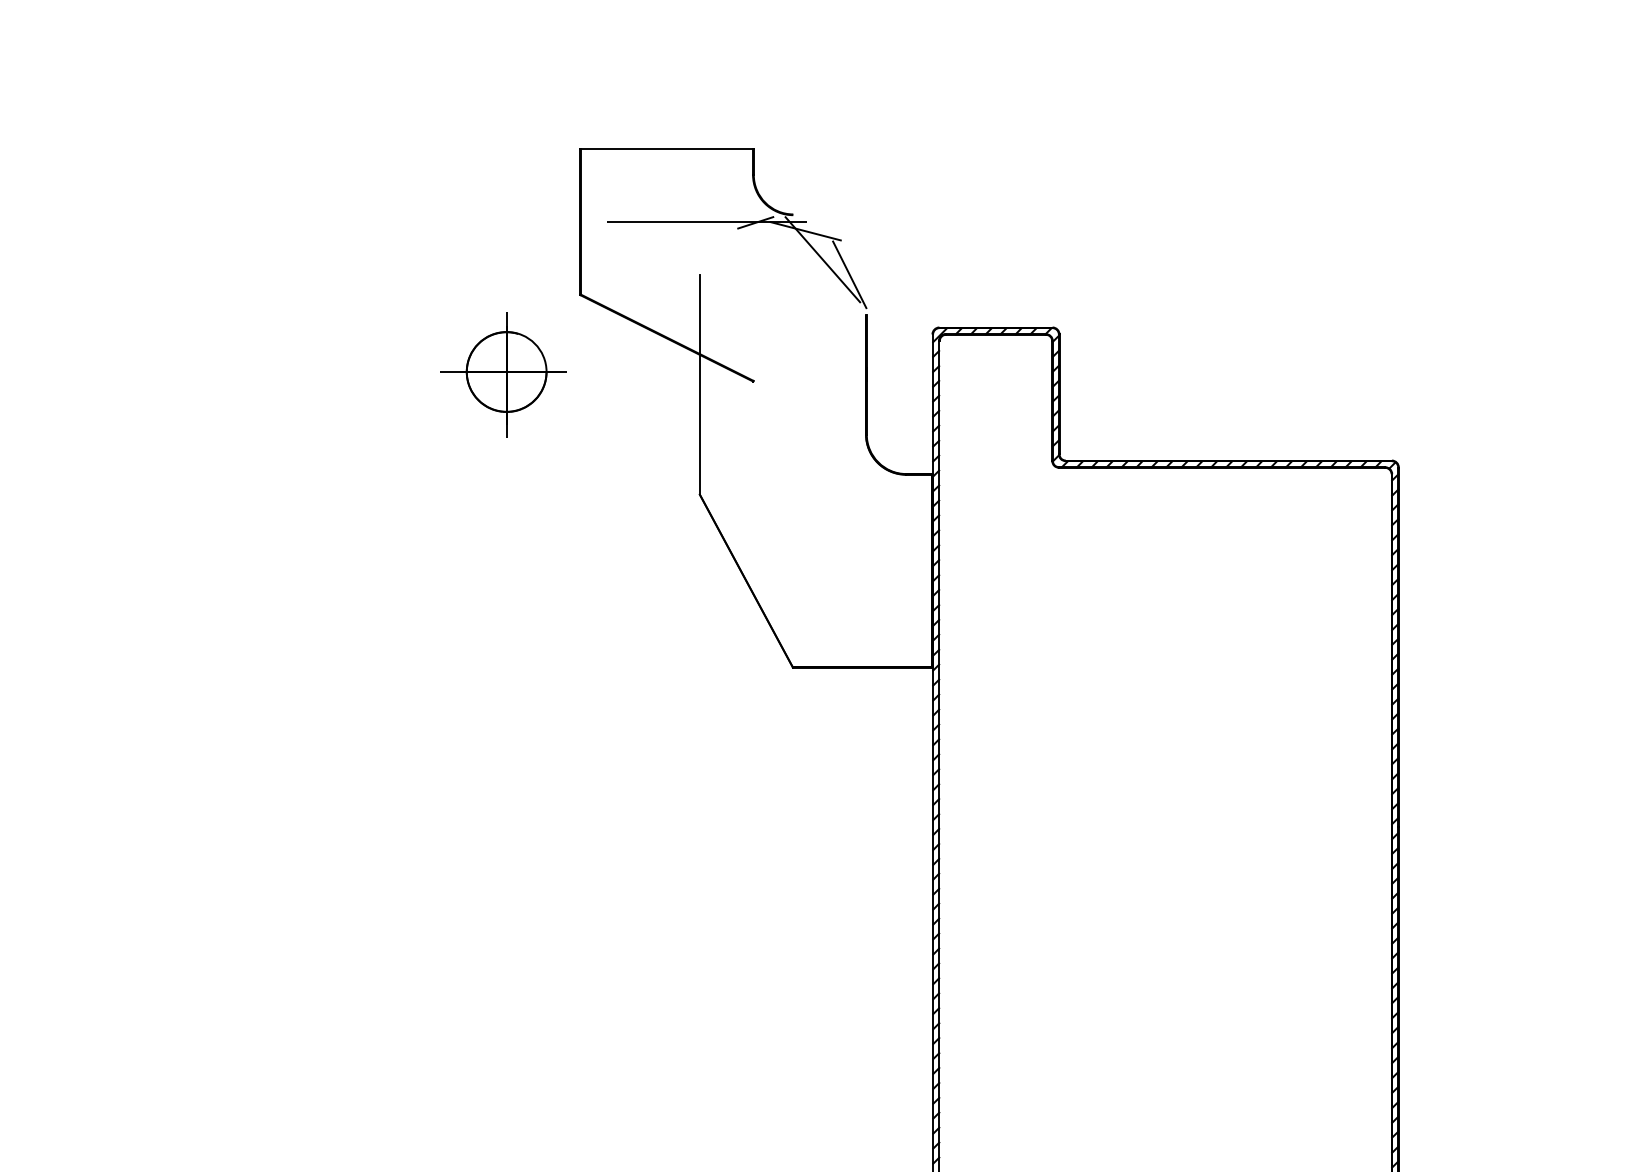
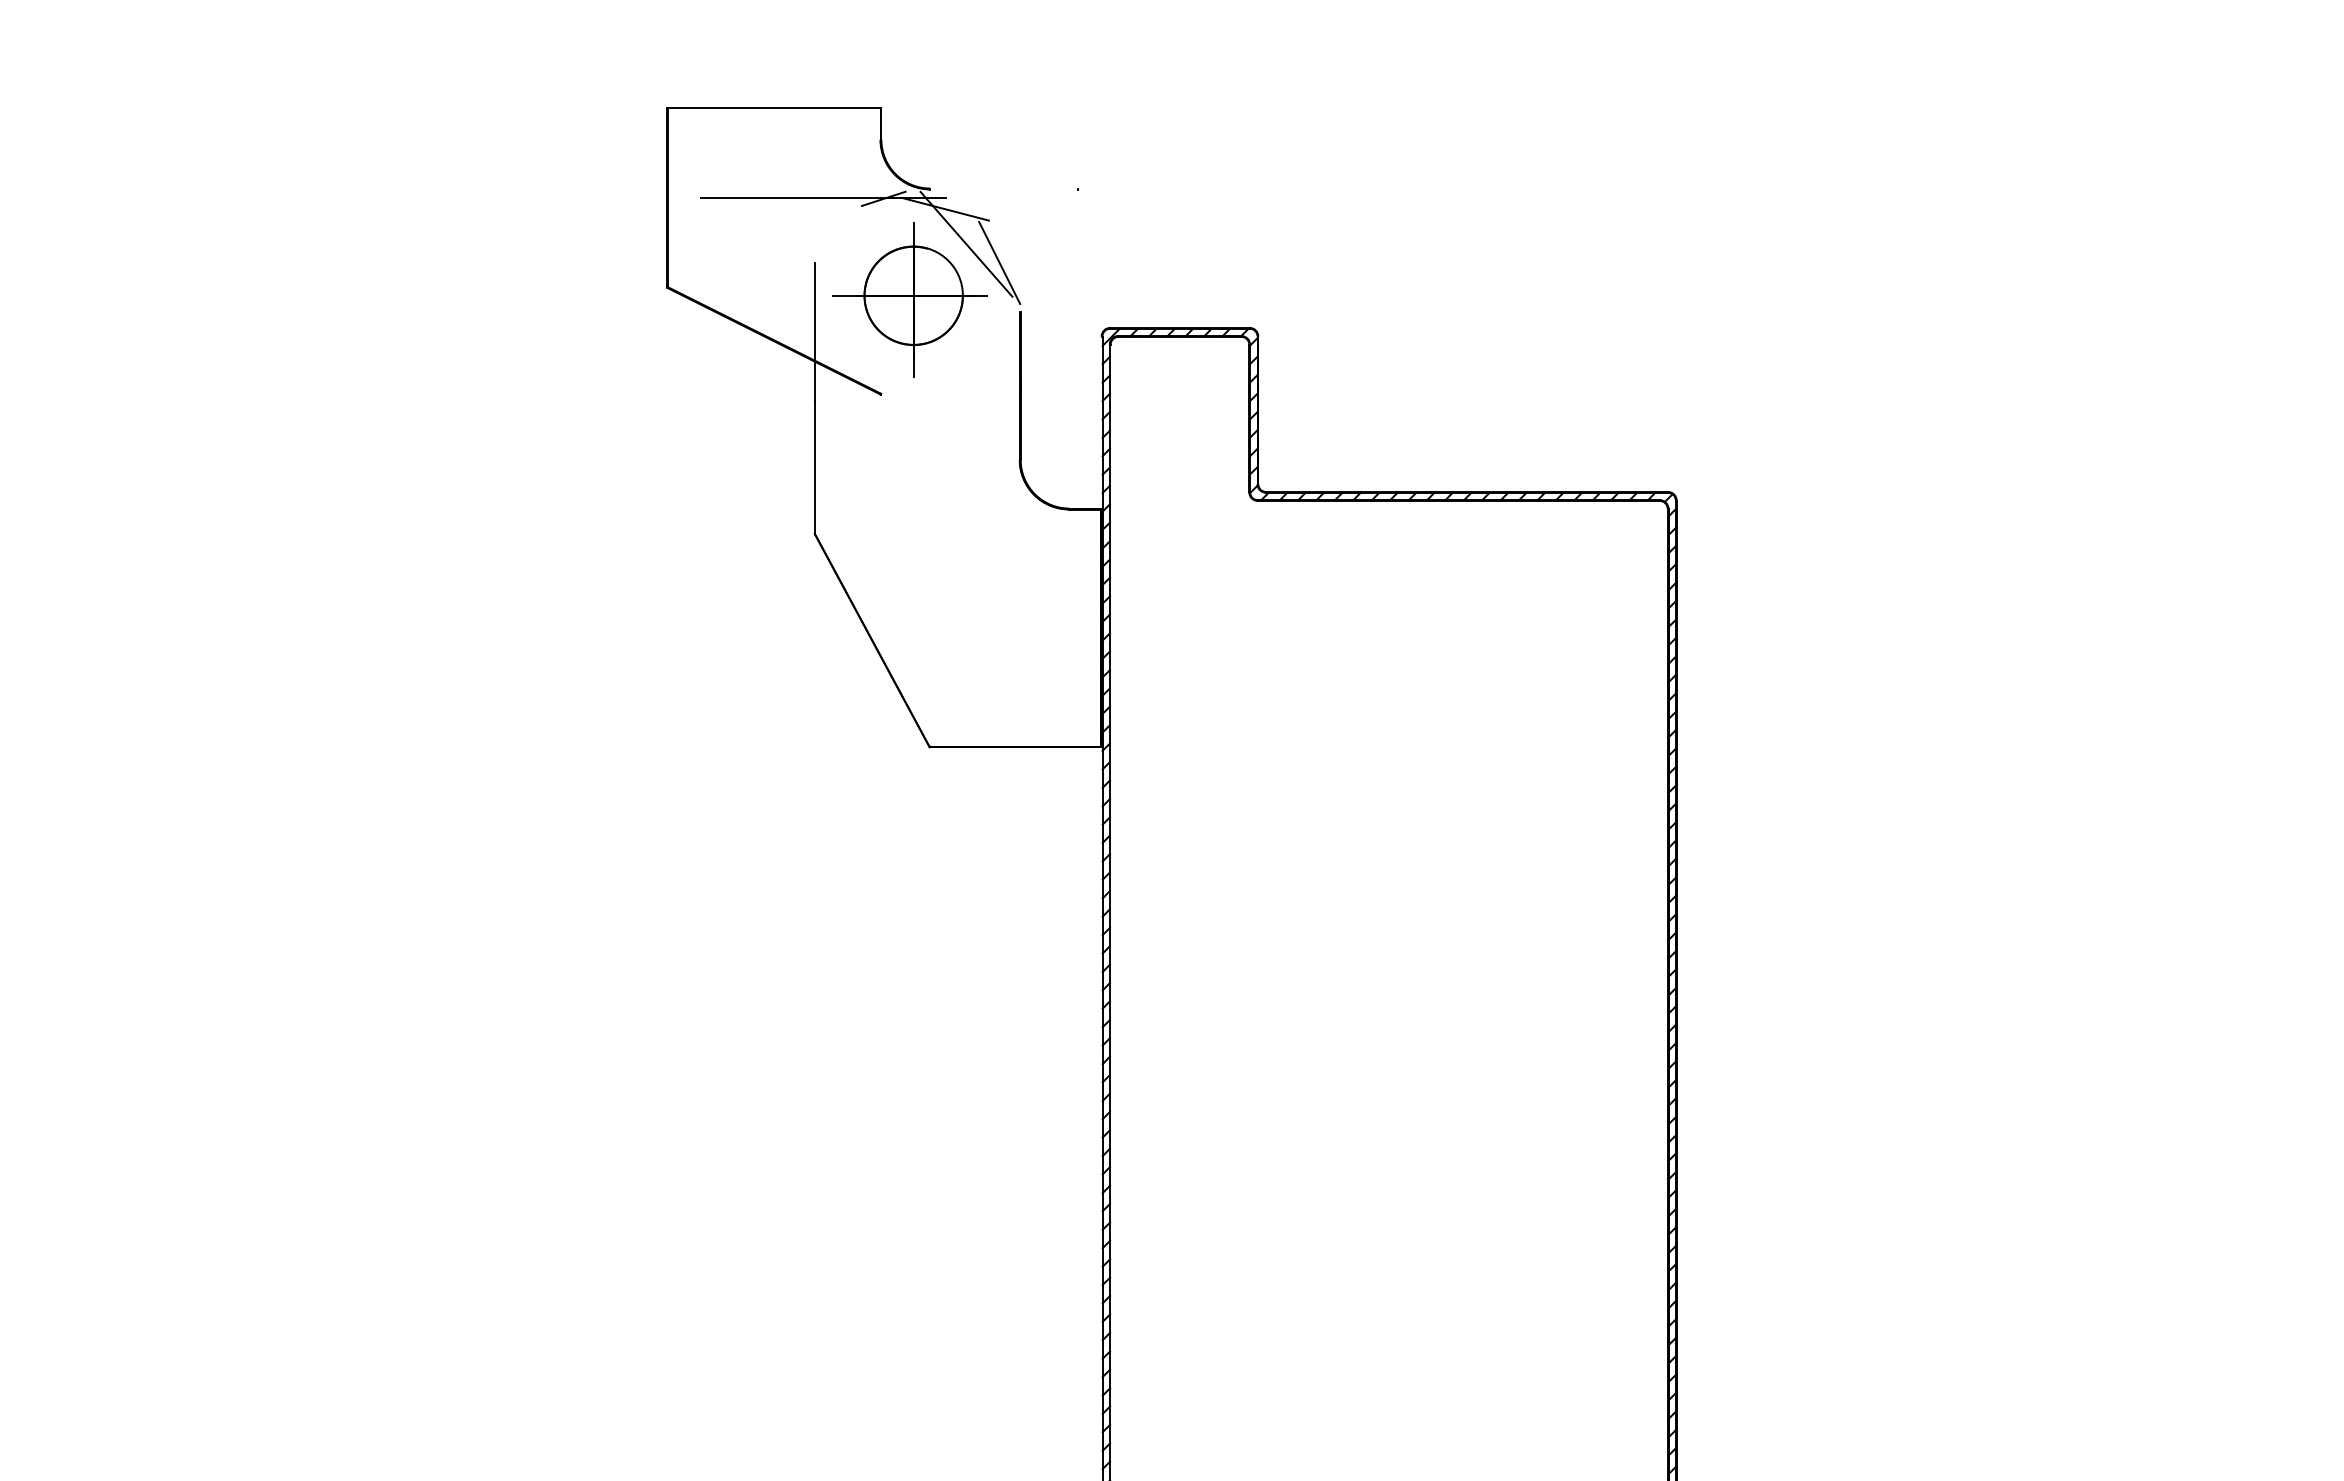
part: (503, 375) -> (909, 299), moved

